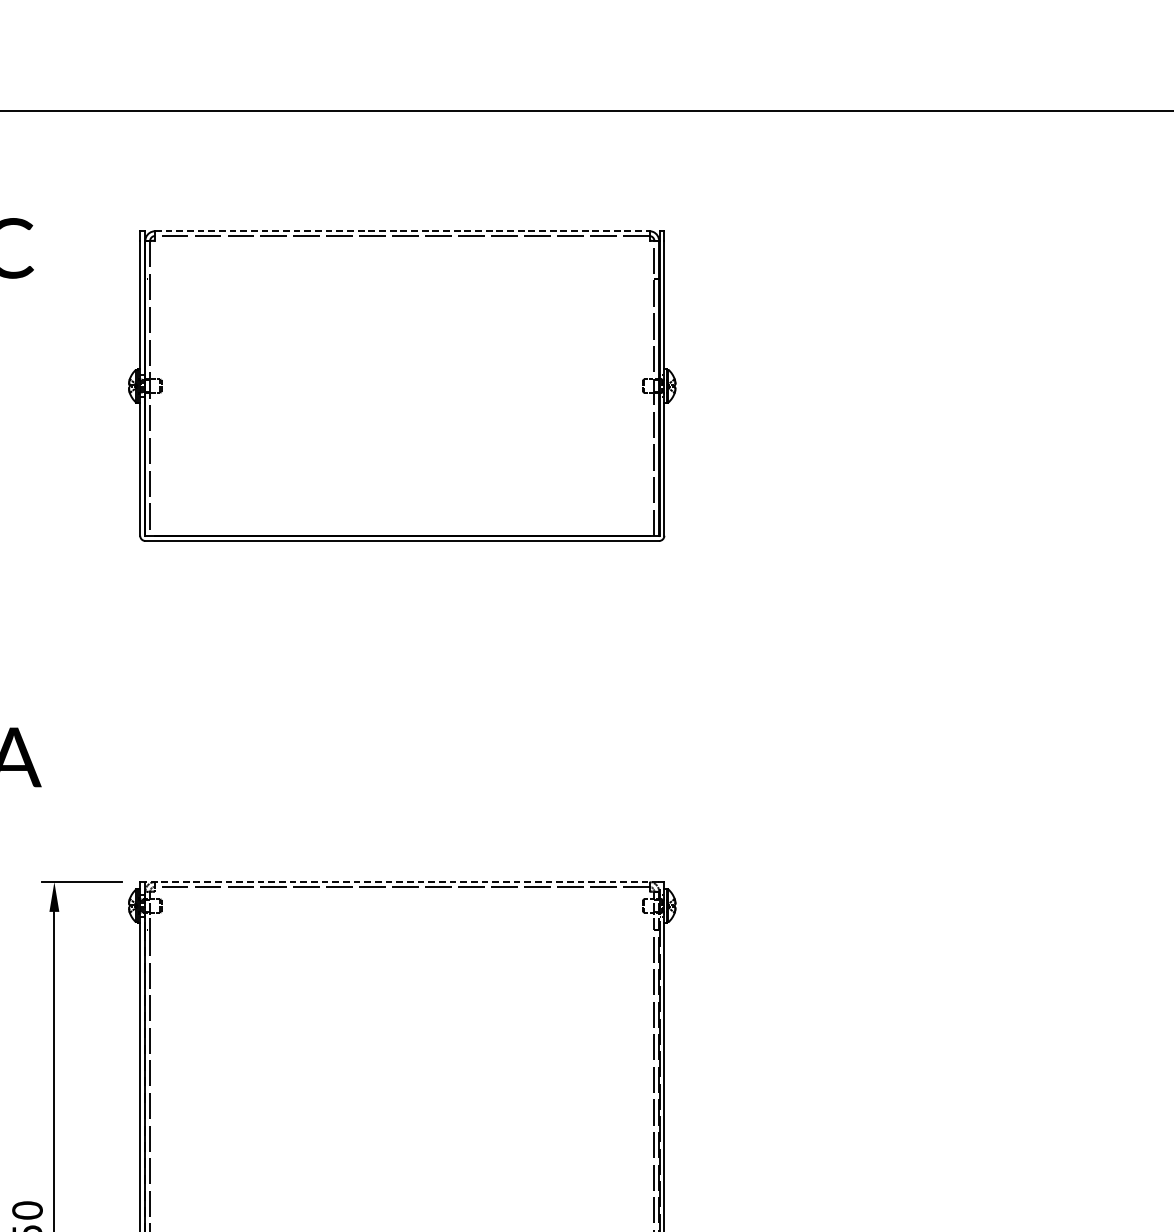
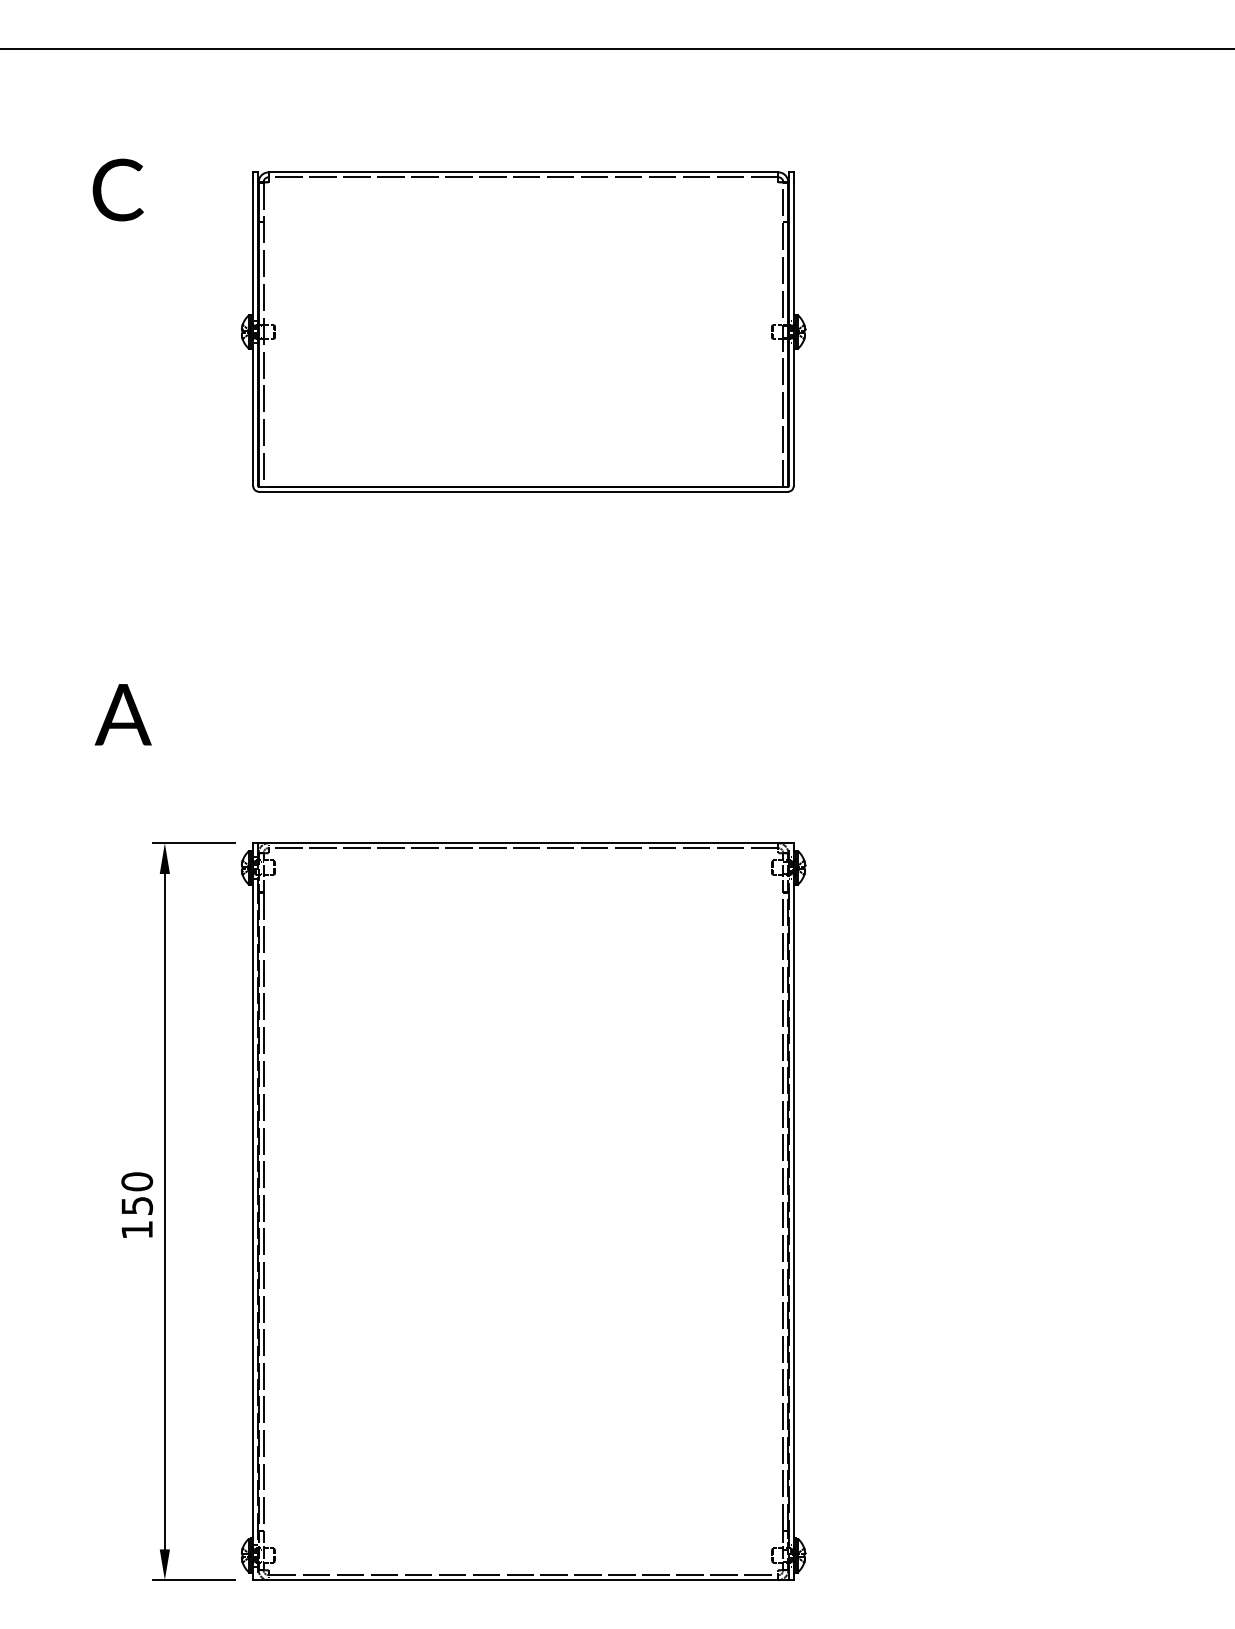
line: (402, 231) -> (523, 172), dashed -> solid
line: (402, 882) -> (523, 843), dashed -> solid

